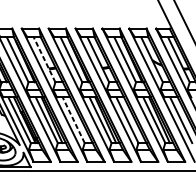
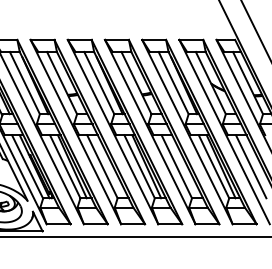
line: (44, 60) -> (62, 83), dashed -> solid
line: (73, 120) -> (102, 166), dashed -> solid

